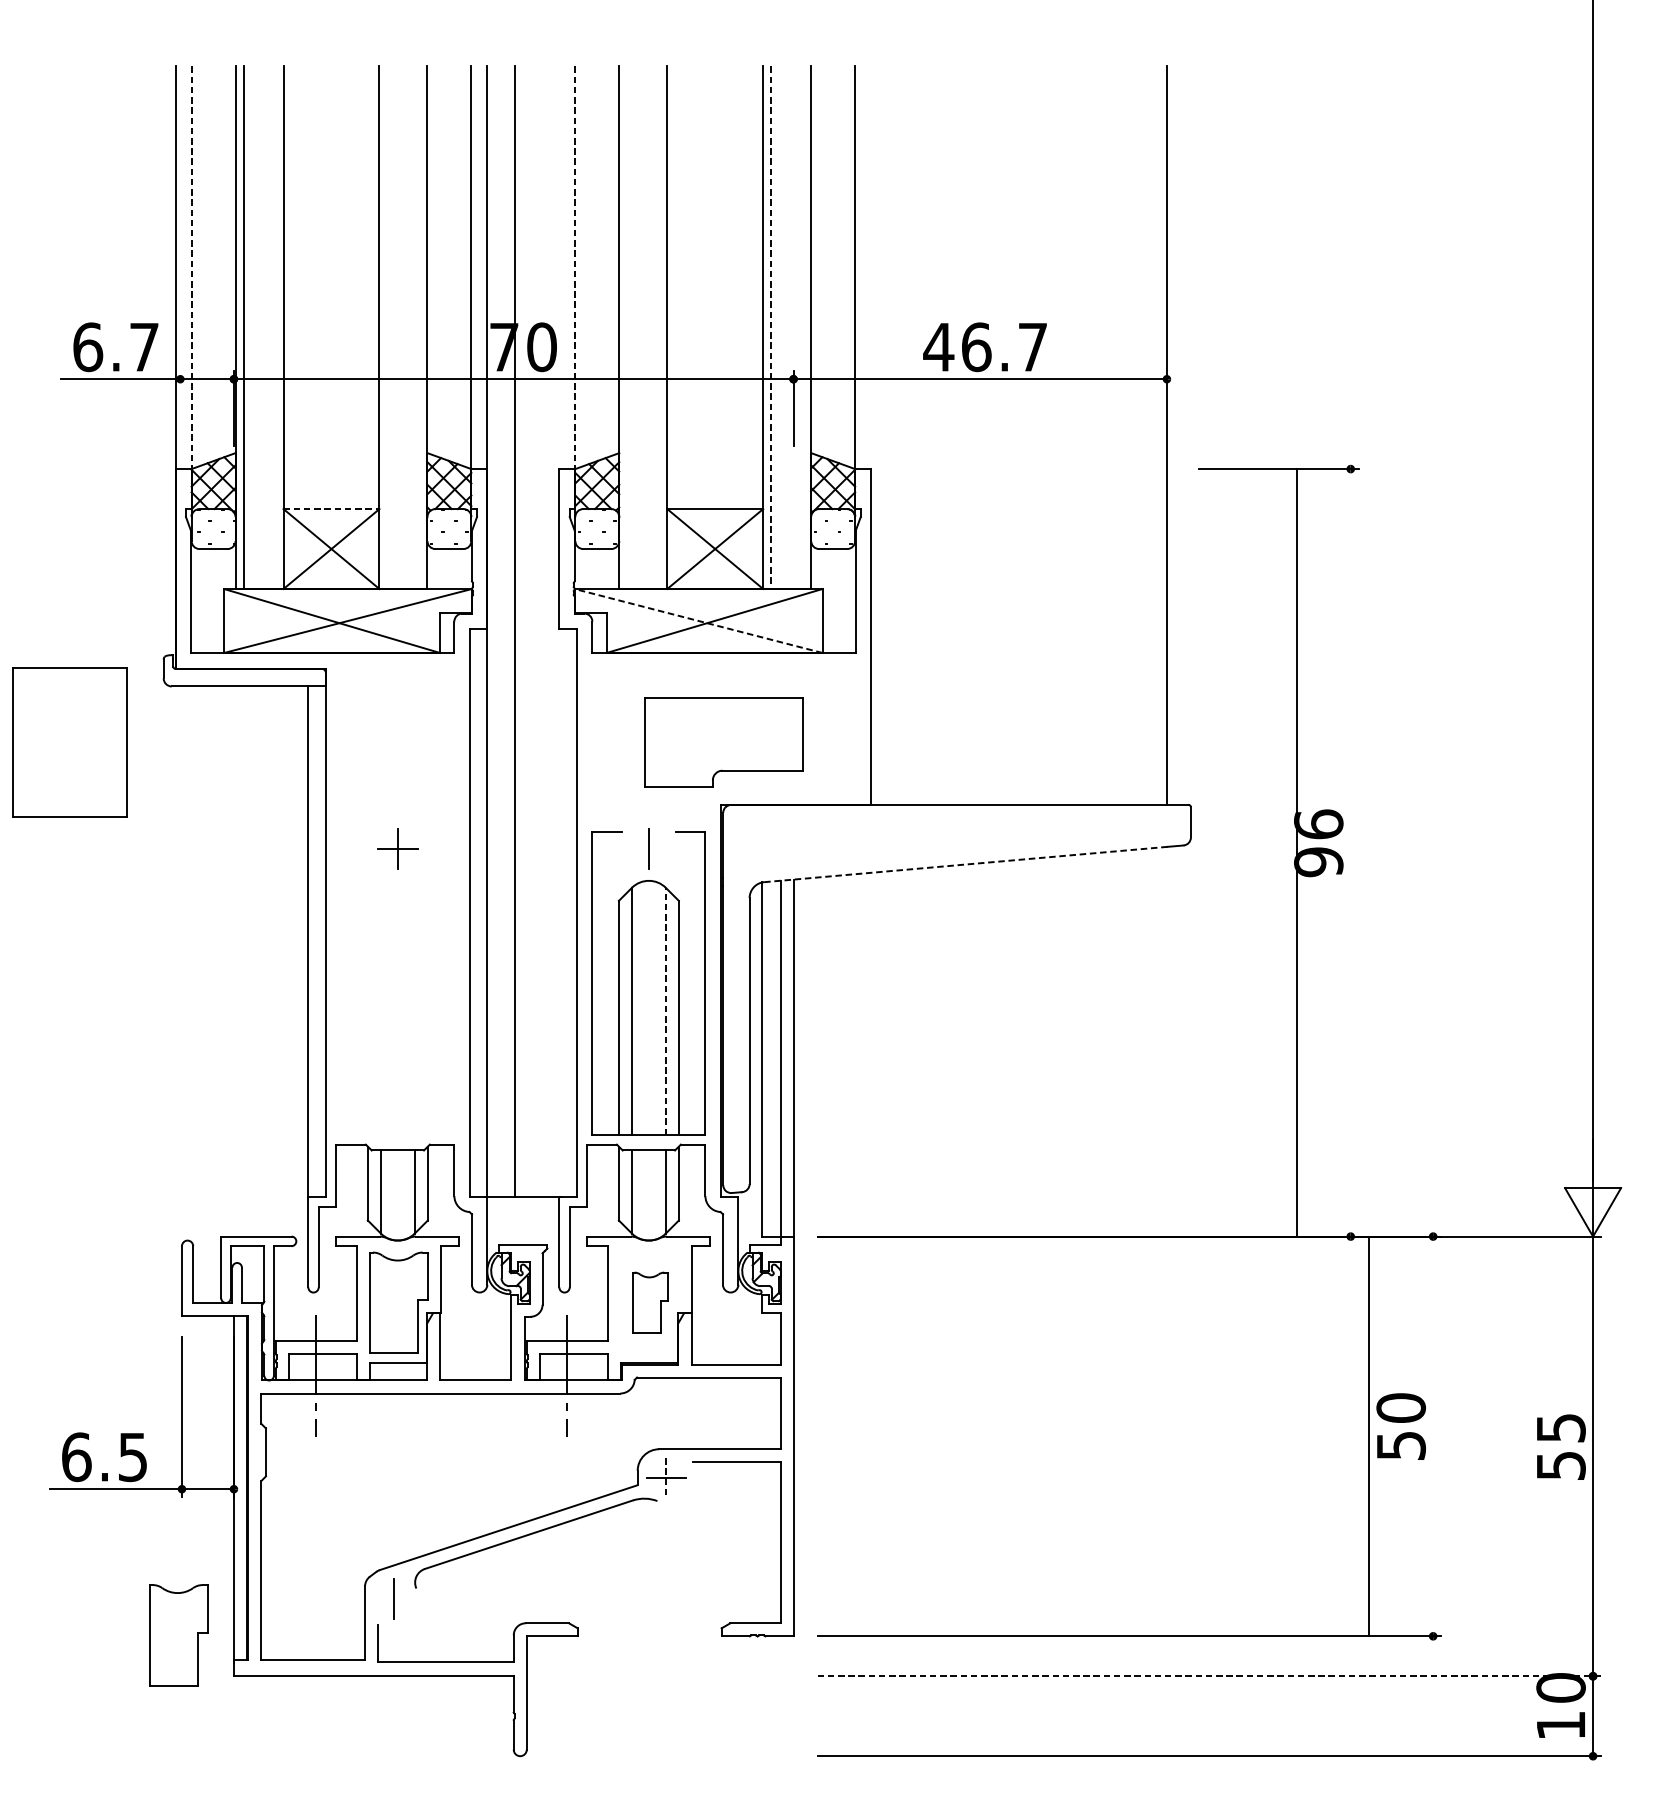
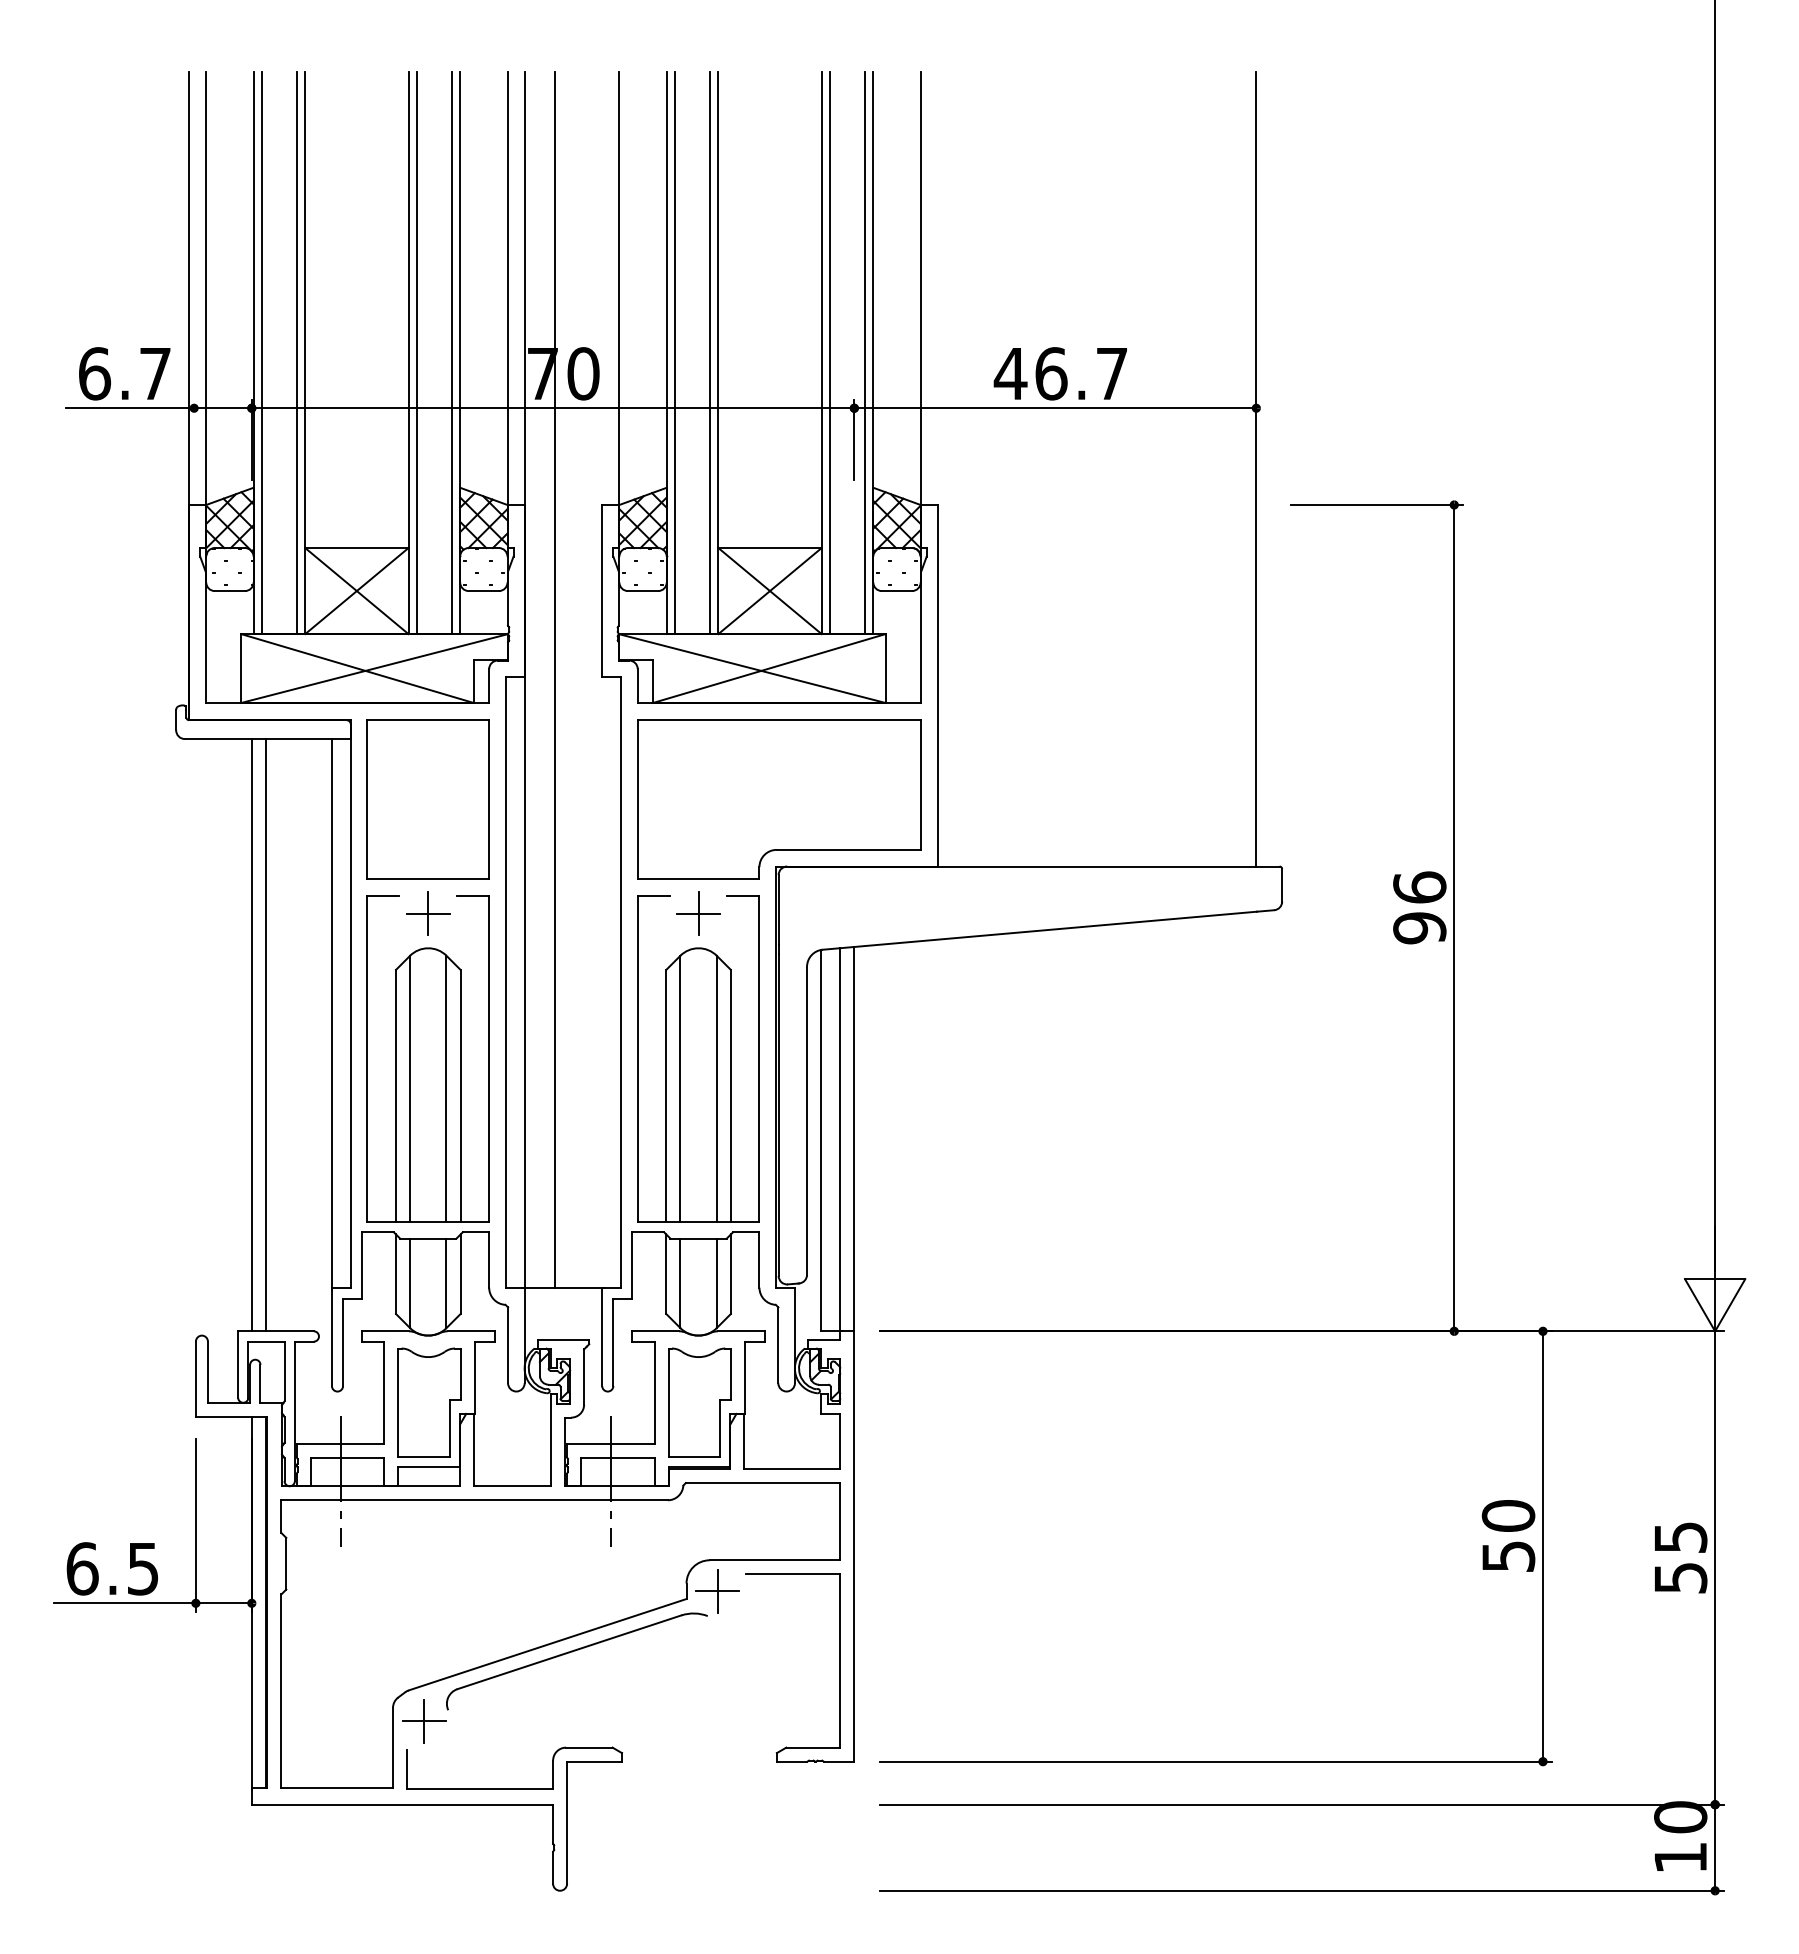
line: (191, 269) -> (206, 290), dashed -> solid
line: (575, 269) -> (619, 290), dashed -> solid
line: (275, 327) -> (296, 352), added
line: (387, 327) -> (417, 352), added
line: (419, 327) -> (451, 352), added
line: (627, 327) -> (675, 352), added
line: (659, 327) -> (709, 352), added
line: (802, 327) -> (864, 352), added
line: (771, 328) -> (830, 353), dashed -> solid
line: (331, 509) -> (356, 548), dashed -> solid
line: (698, 620) -> (752, 668), dashed -> solid
part: (69, 742) -> (427, 799), moved
part: (724, 742) -> (779, 799), size x1.67
line: (648, 848) -> (698, 913), added
line: (1297, 853) -> (1454, 918), moved
line: (965, 864) -> (1039, 930), dashed -> solid
line: (233, 961) -> (251, 1035), added
line: (246, 961) -> (265, 1035), added
part: (397, 983) -> (427, 1058), added
line: (665, 1011) -> (716, 1088), dashed -> solid
part: (649, 1302) -> (699, 1402), size x1.67
line: (1368, 1436) -> (1542, 1546), moved
line: (666, 1478) -> (717, 1591), dashed -> solid
line: (393, 1598) -> (423, 1721), added
part: (178, 1635) -> (192, 1760), removed
line: (1208, 1676) -> (1301, 1804), dashed -> solid

